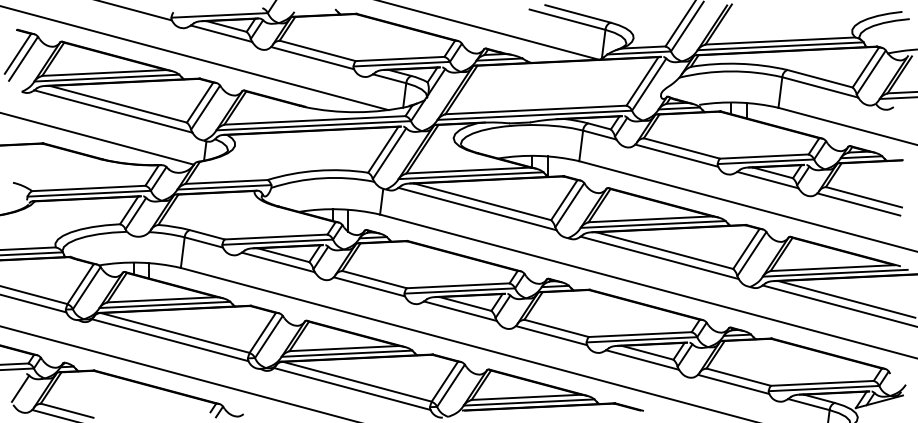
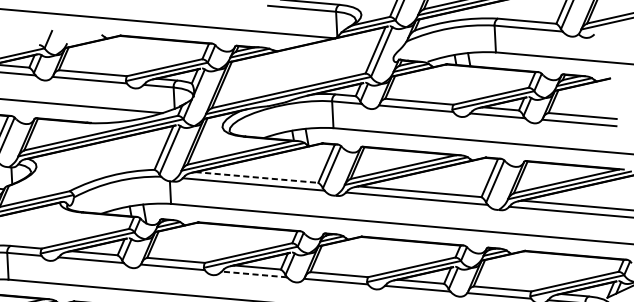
line: (482, 201) -> (256, 177), solid -> dashed
line: (460, 311) -> (254, 274), solid -> dashed

